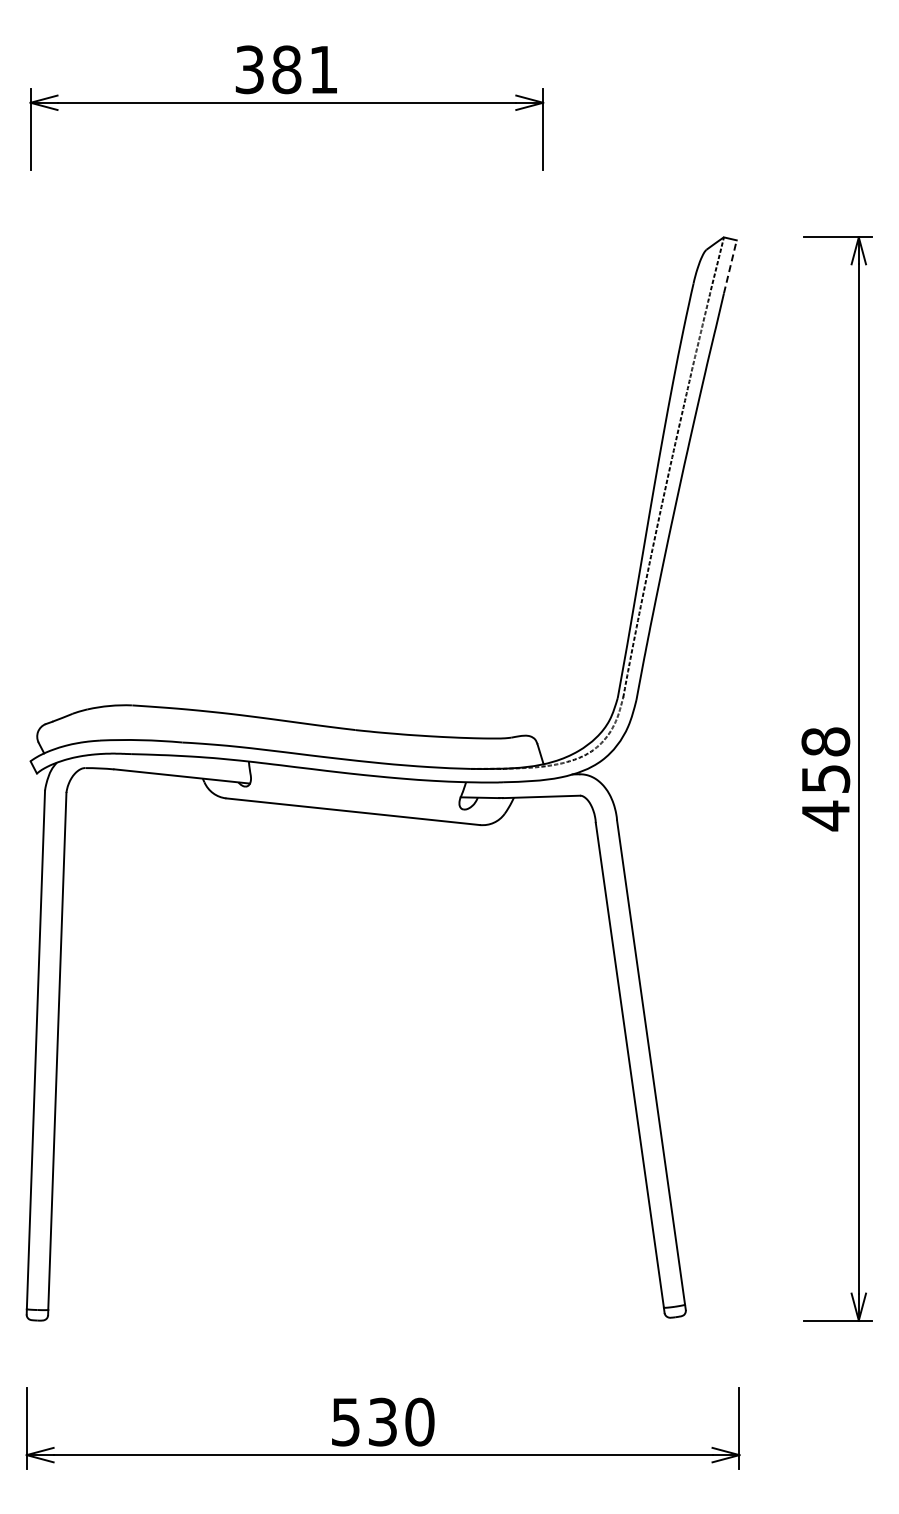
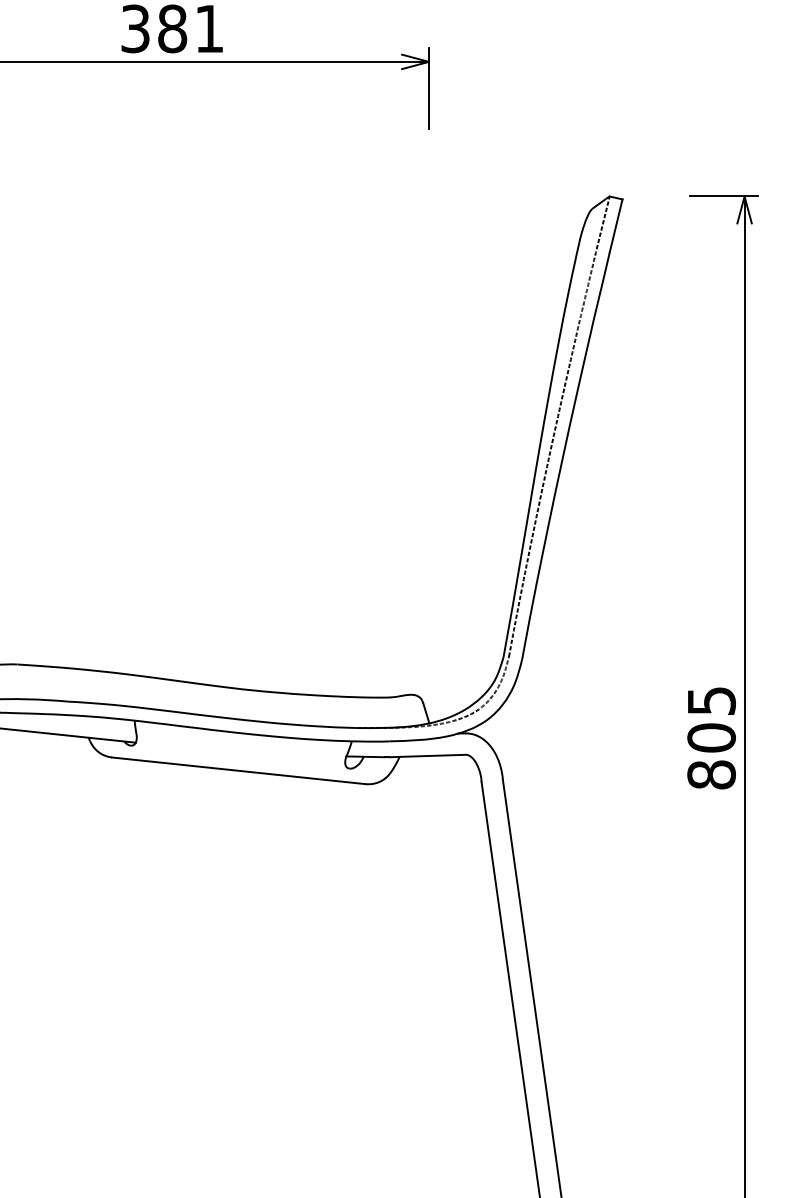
line: (730, 266) -> (616, 225), dashed -> solid
text: (825, 779) -> (711, 738), 458 -> 805

